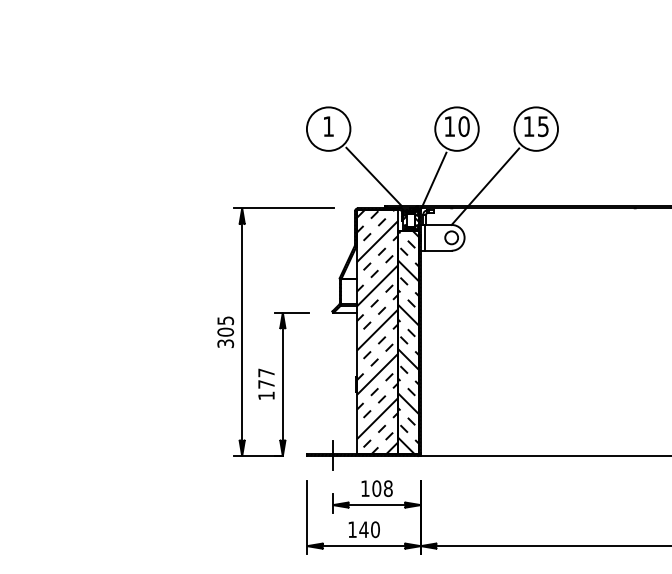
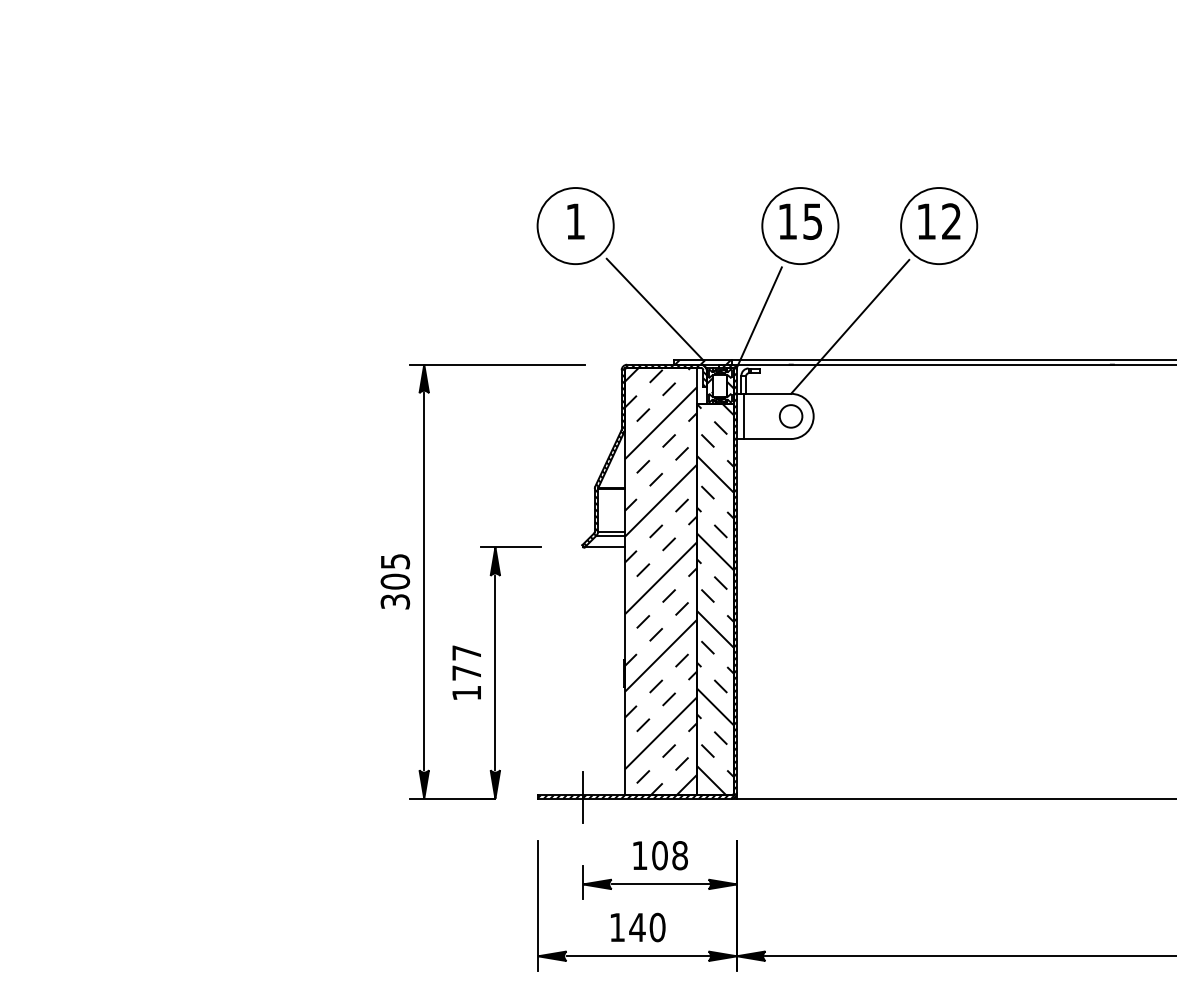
text: (463, 126) -> (811, 221), 10 -> 15
text: (543, 126) -> (951, 221), 15 -> 12

